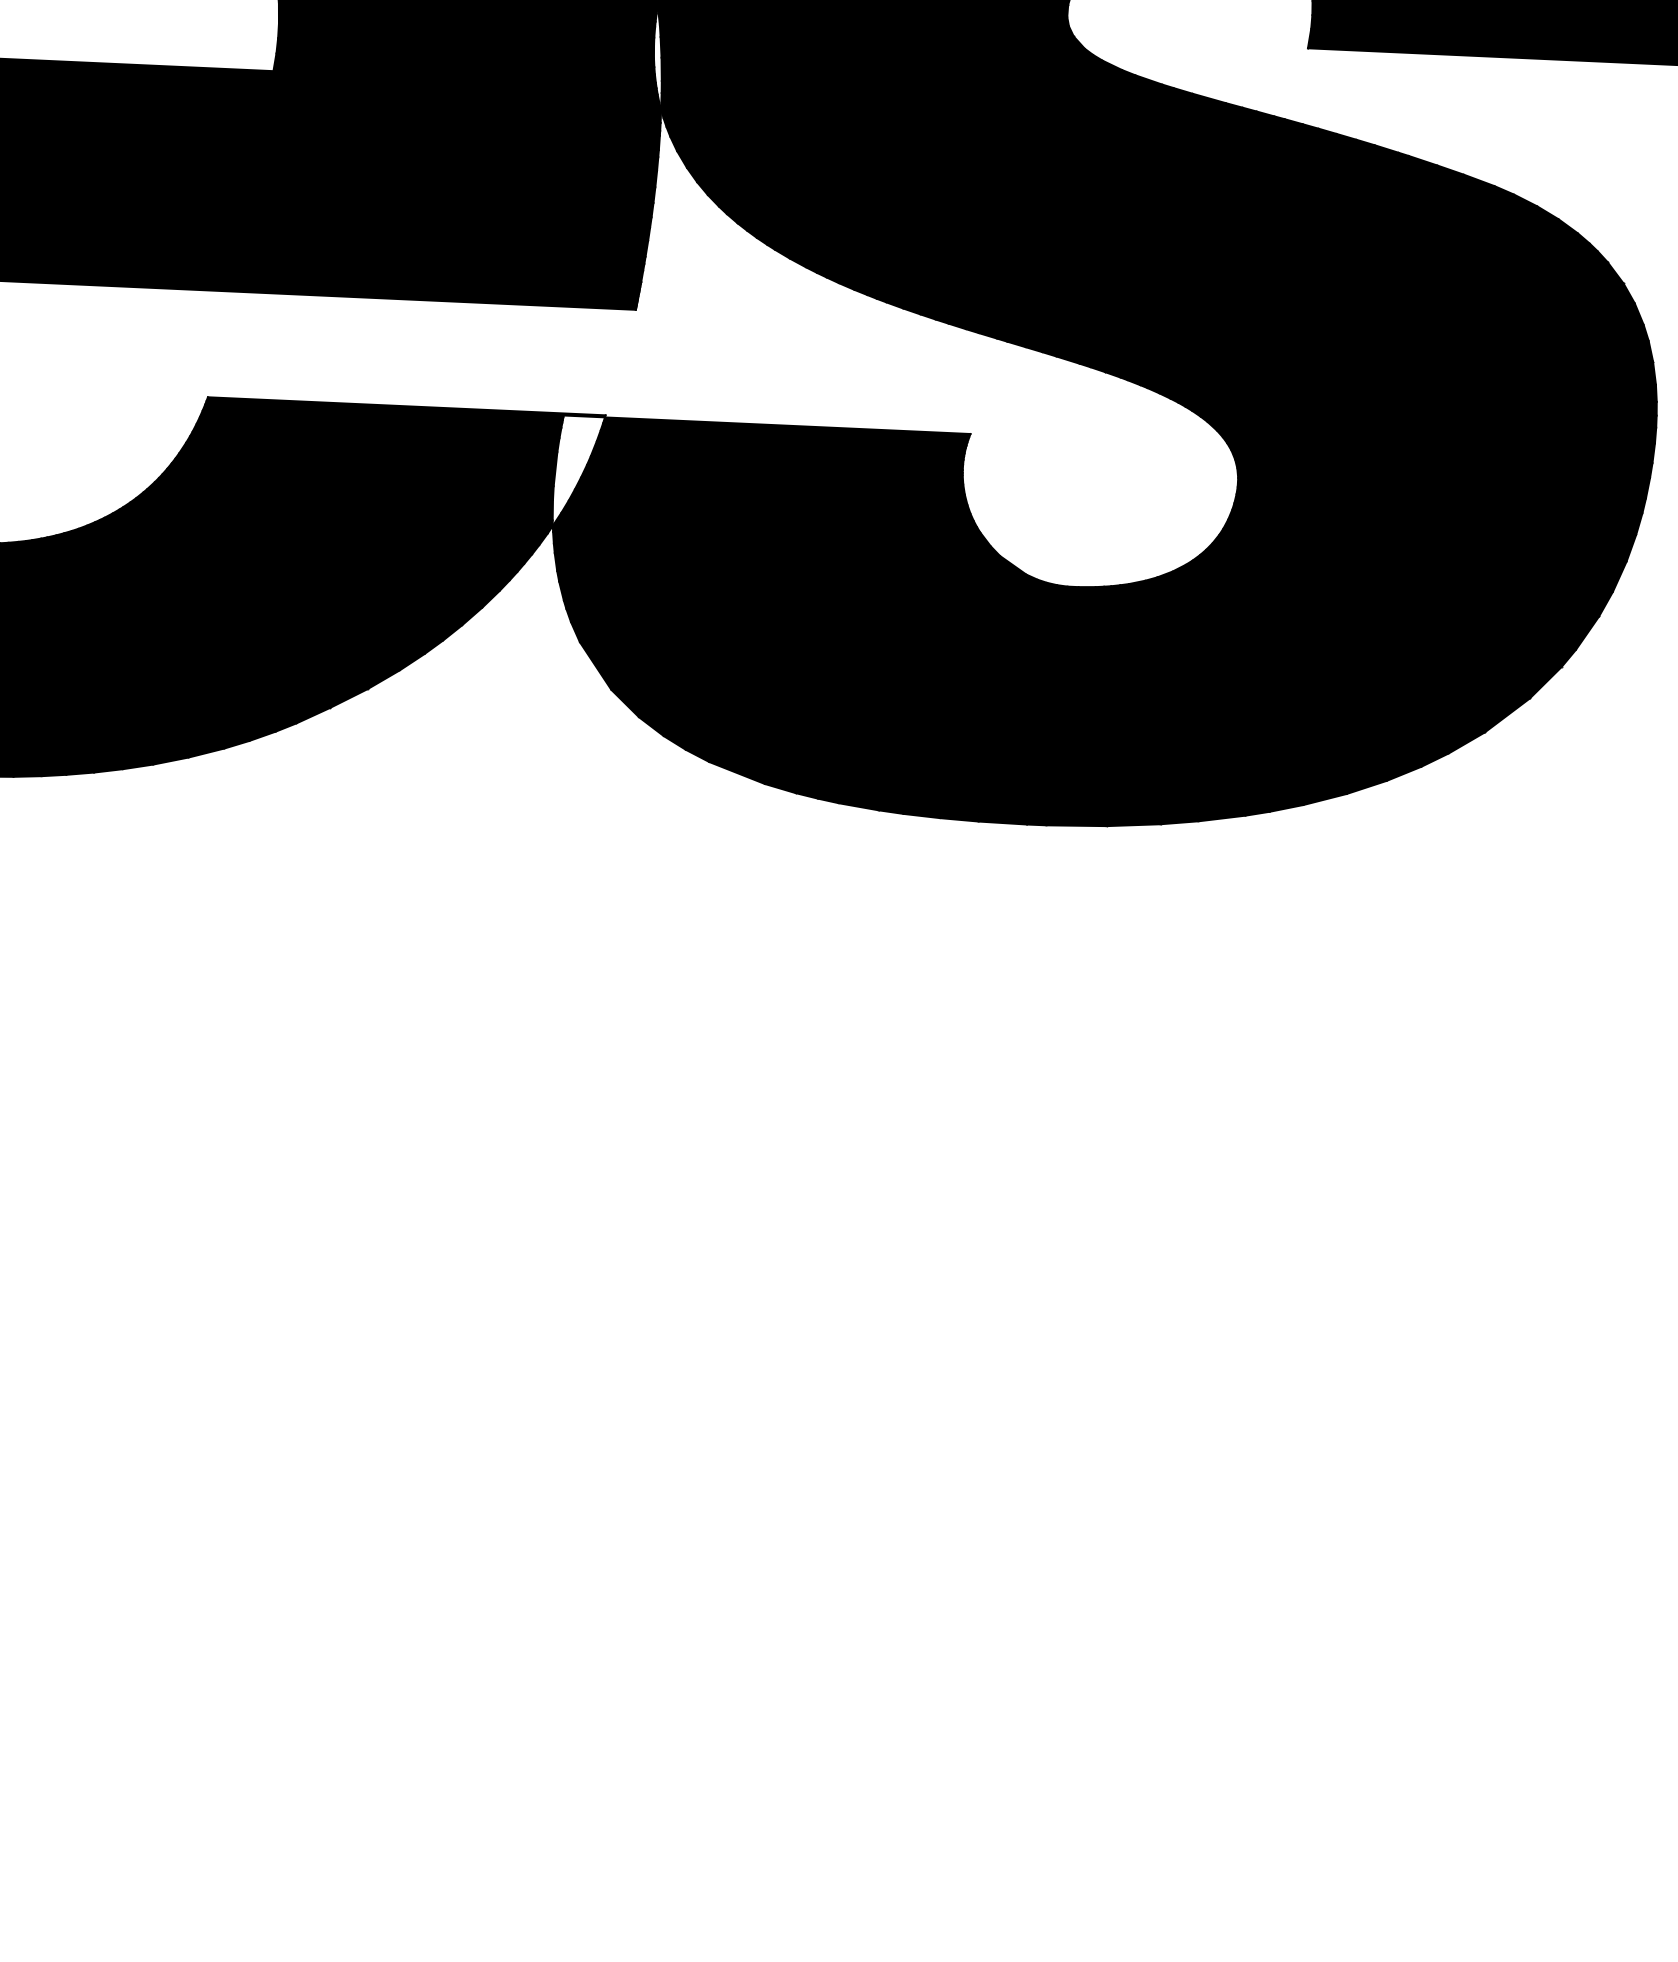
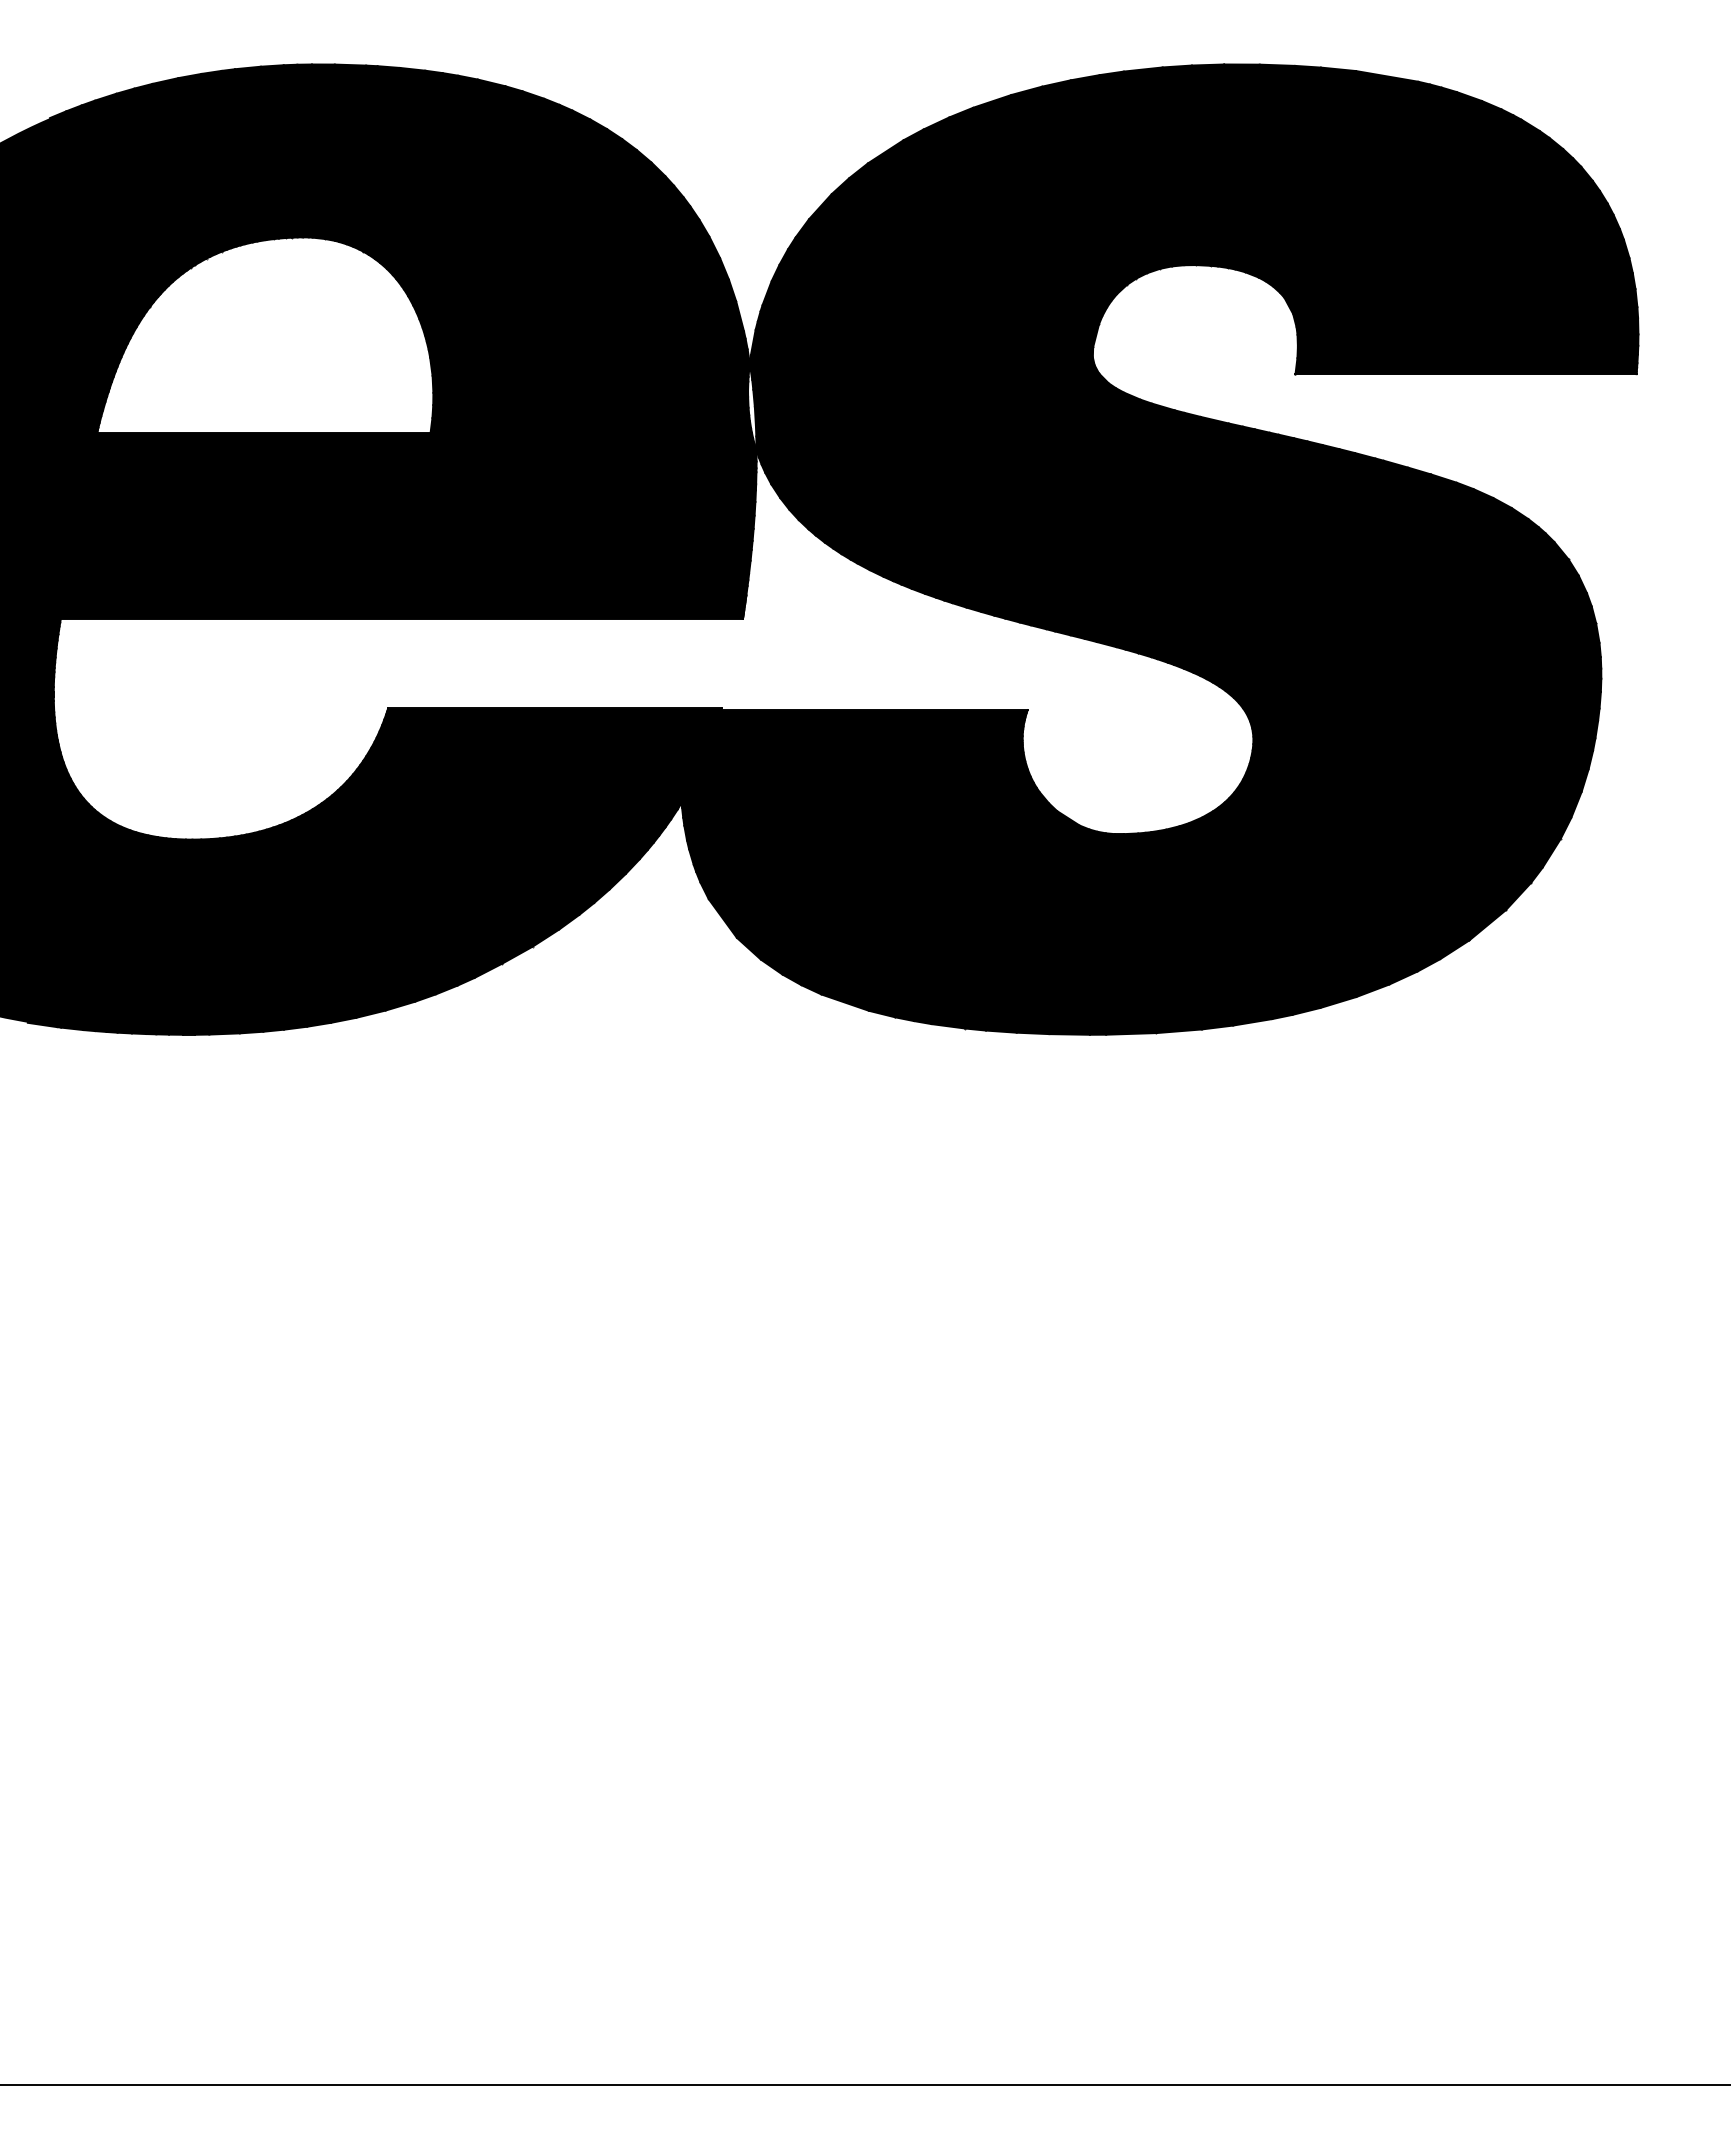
fill: (577, 471) -> (700, 756), added

